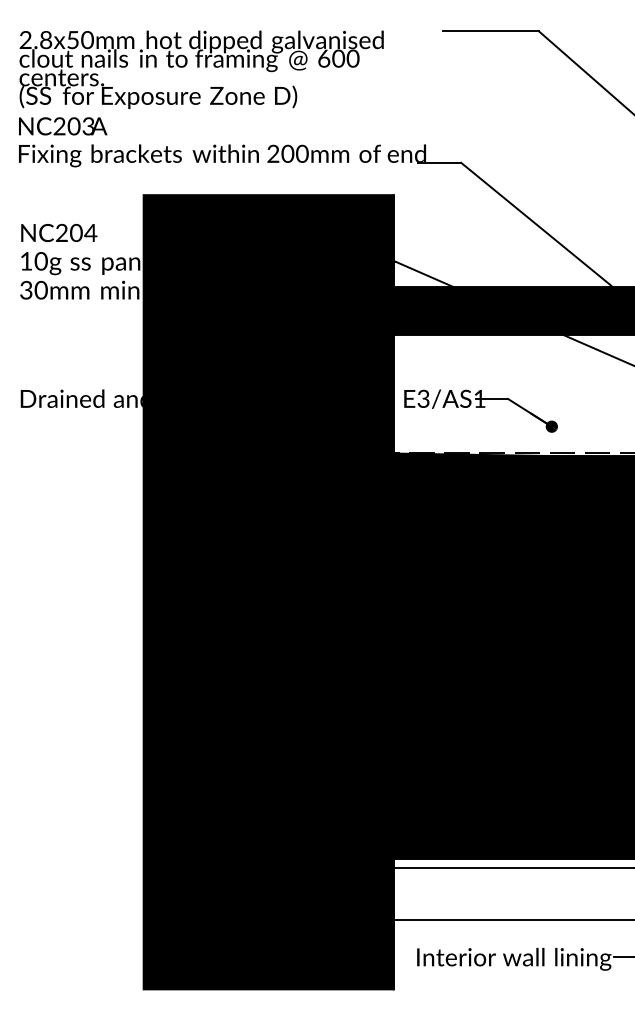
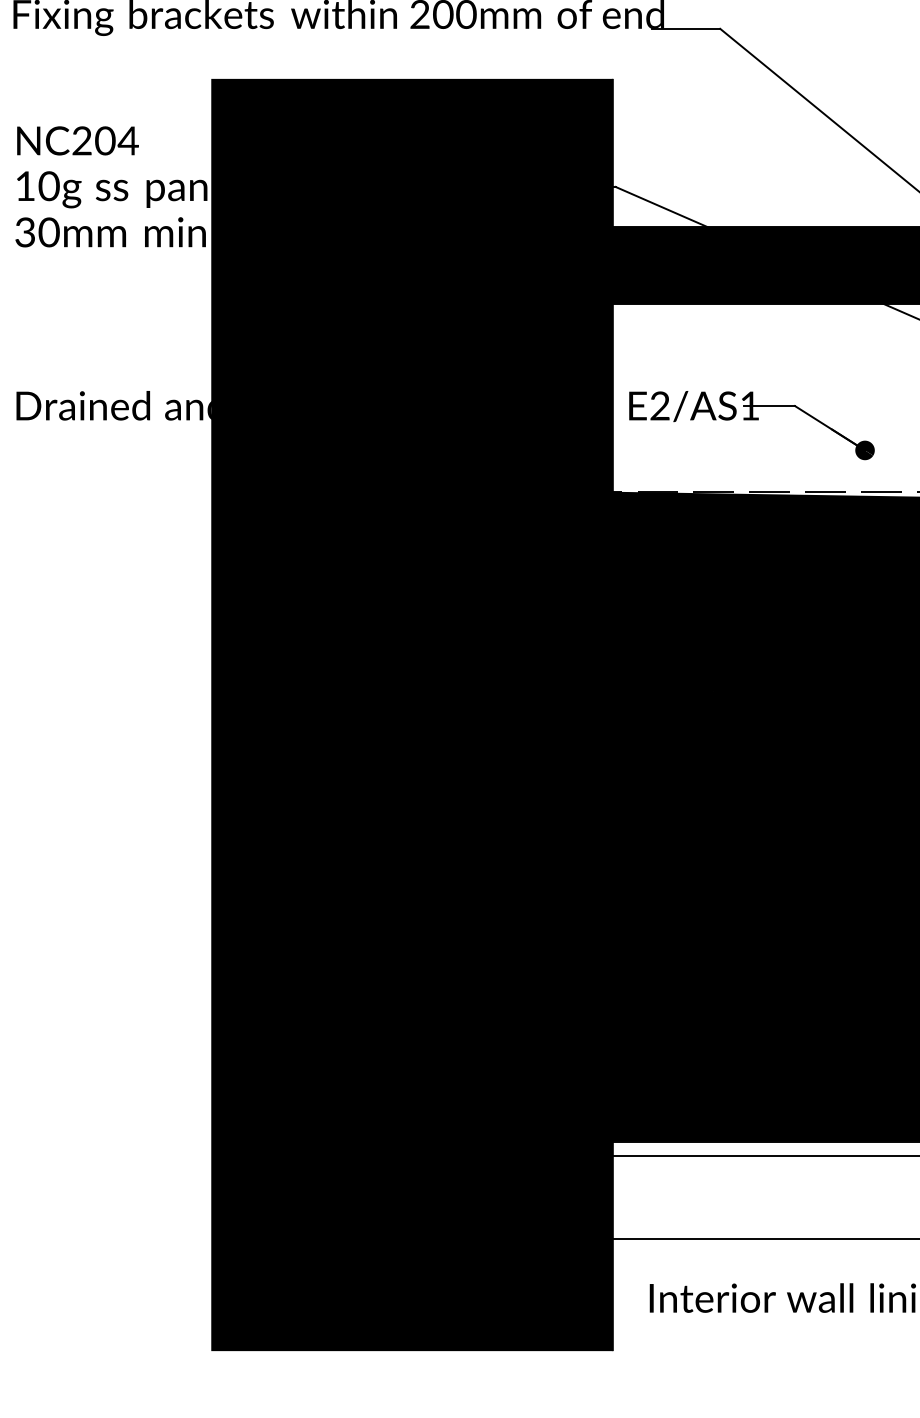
text: (423, 401) -> (659, 410), E3/AS1 -> E2/AS1

